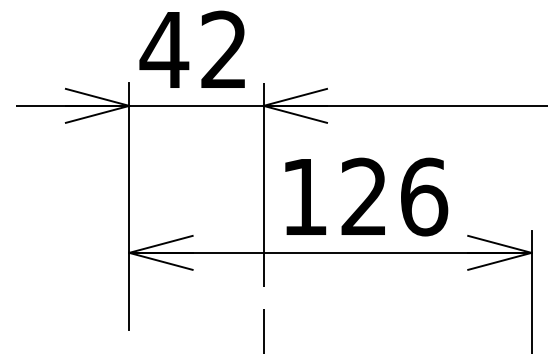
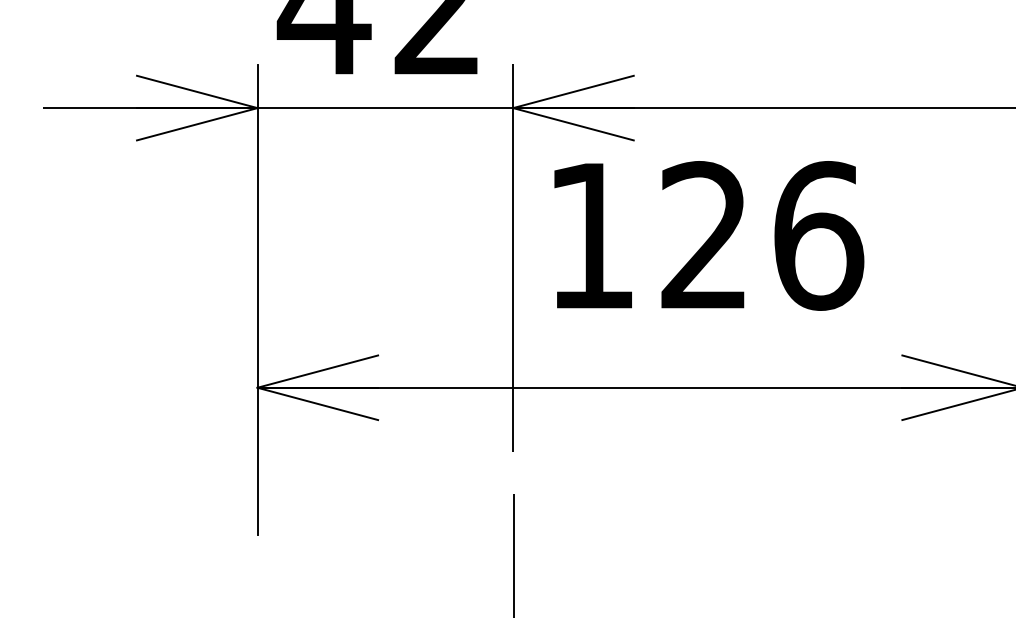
text: (366, 196) -> (708, 234), moved

